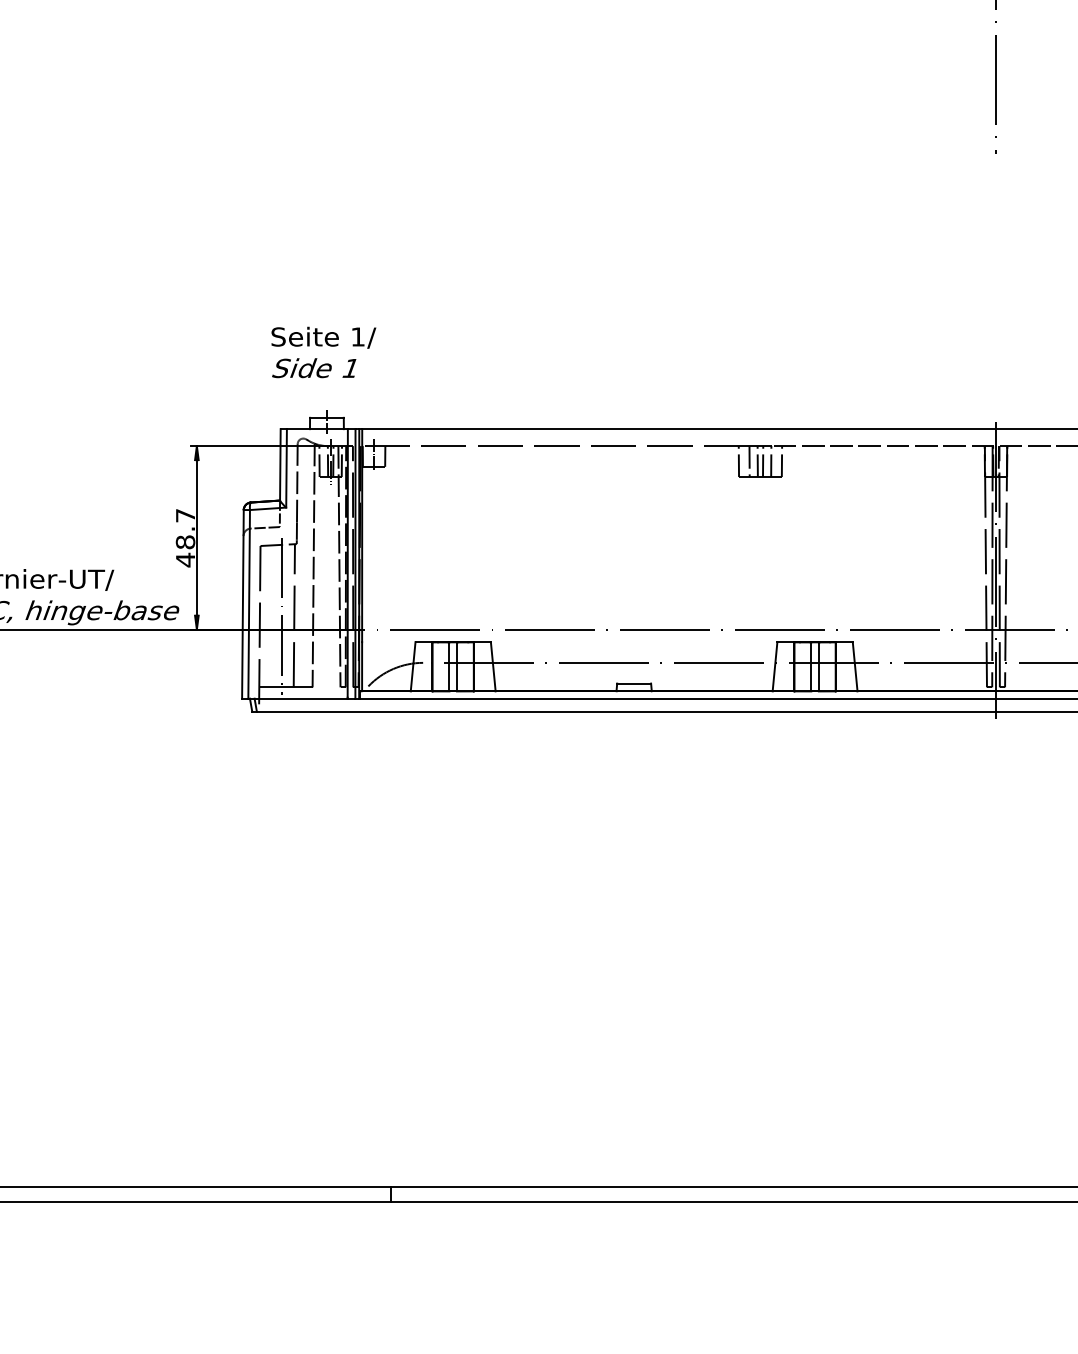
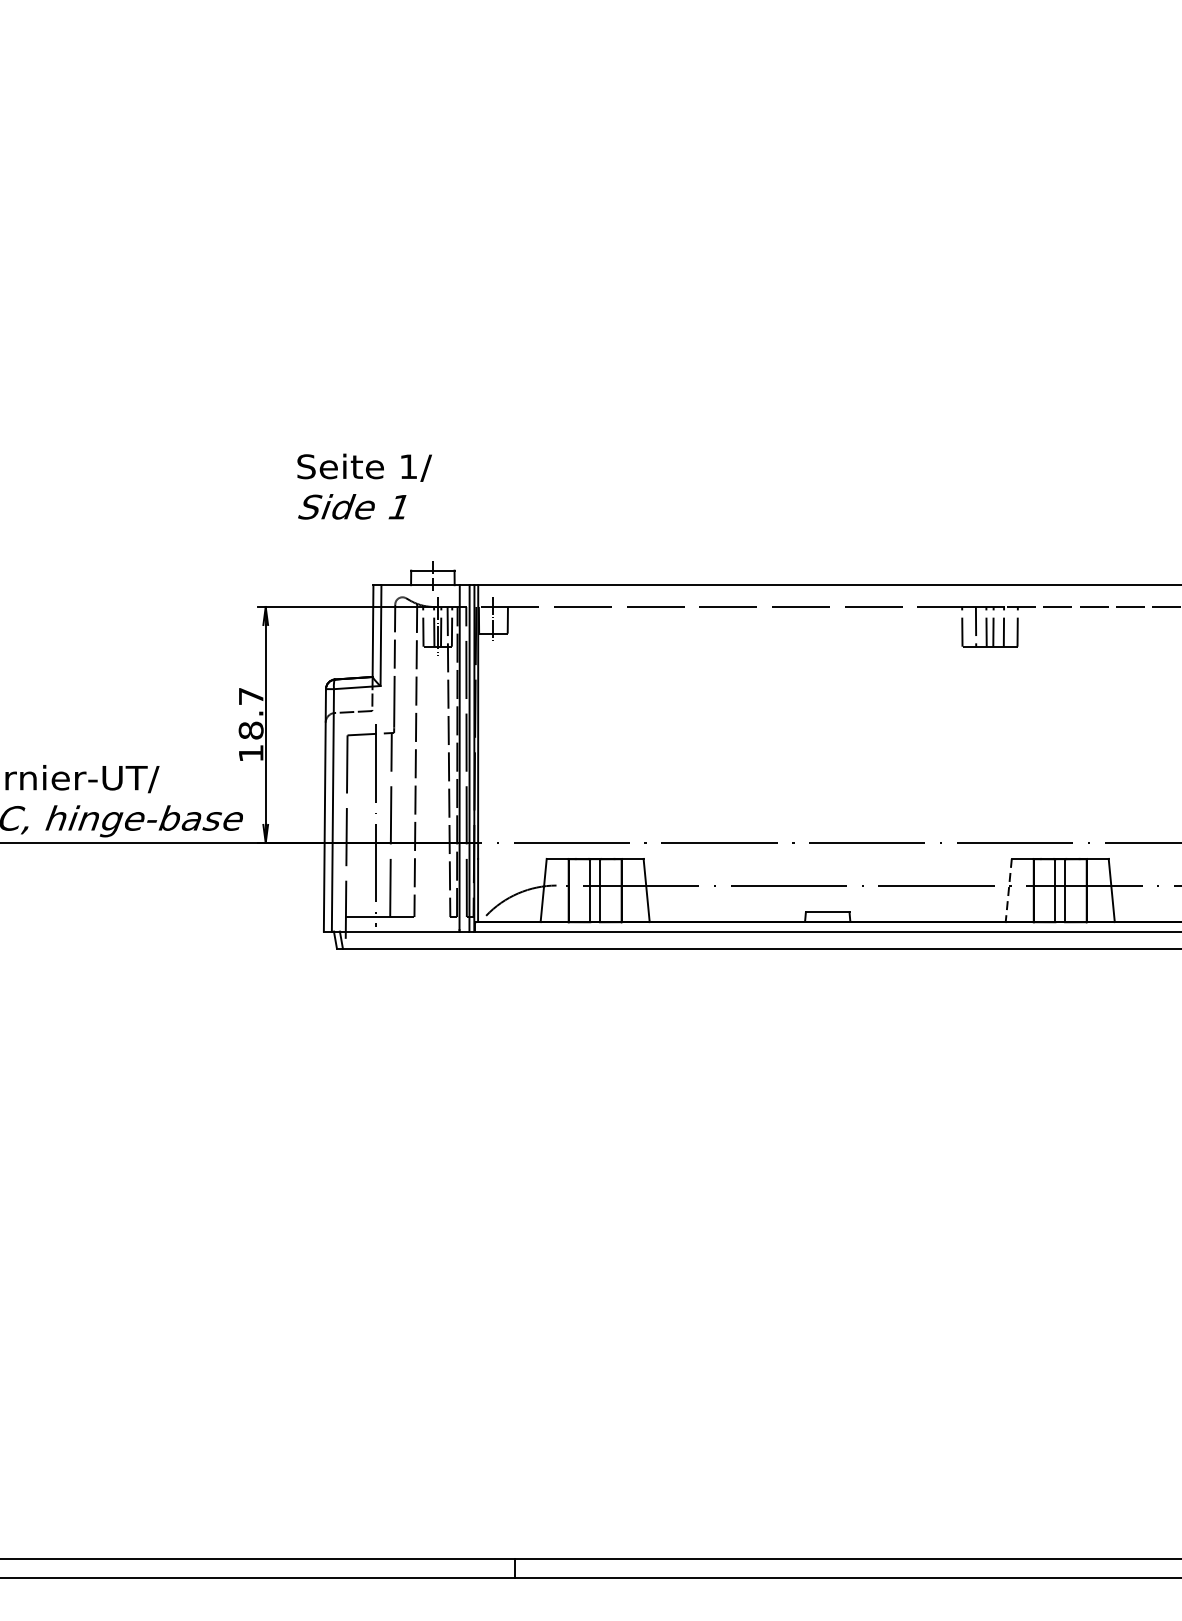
text: (323, 352) -> (364, 486), moved
text: (185, 559) -> (251, 752), 48.7 -> 18.7
line: (775, 666) -> (1009, 890), solid -> dashed

